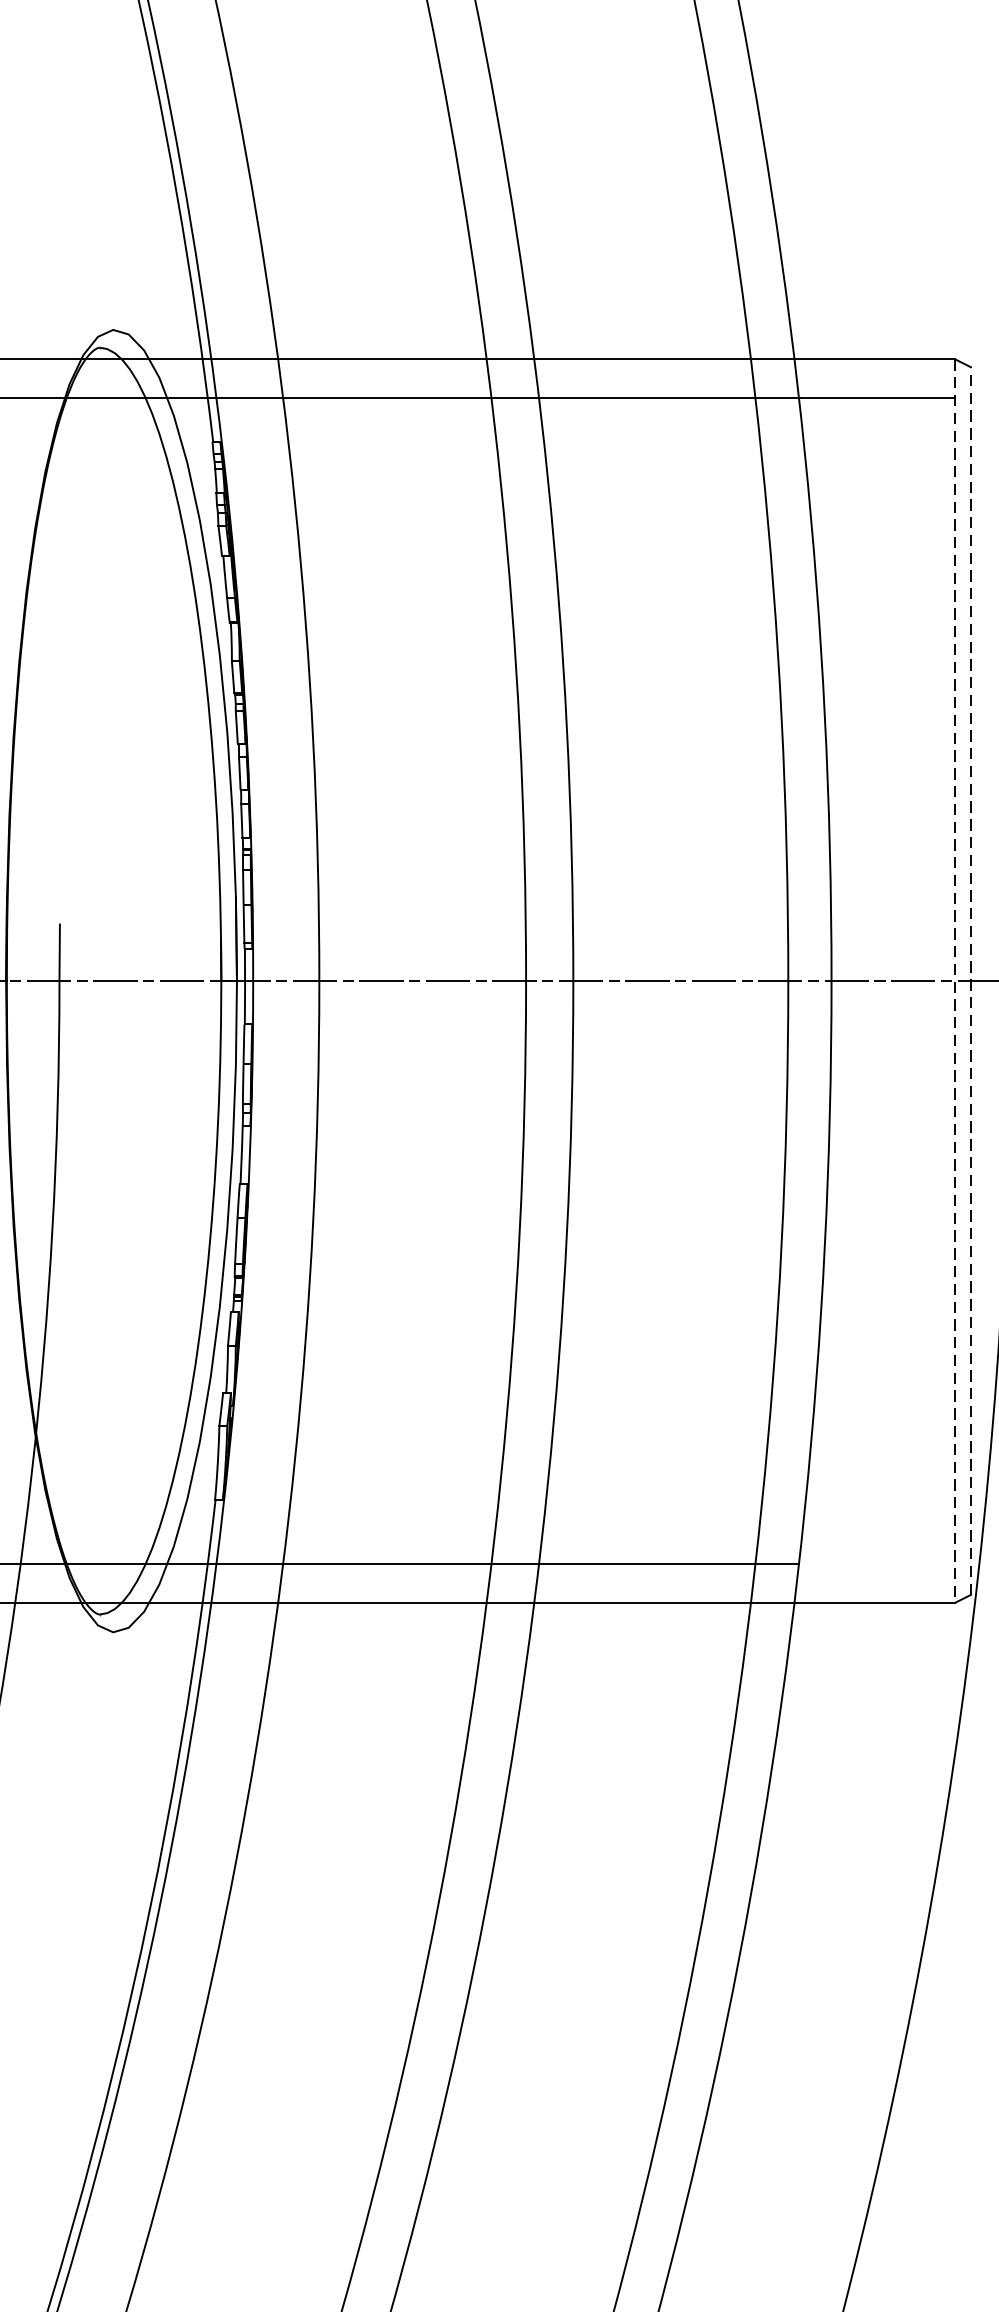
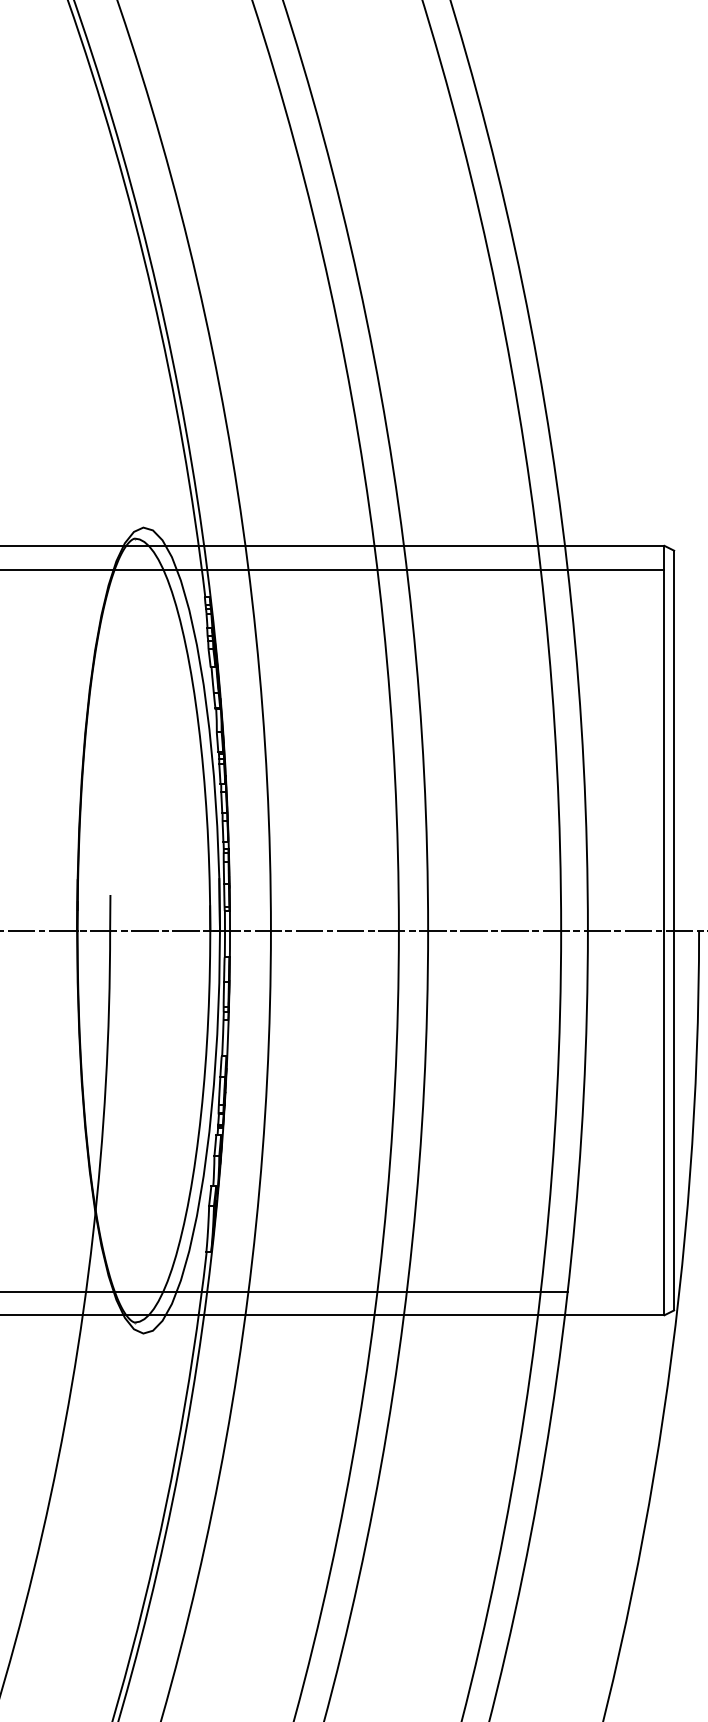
line: (955, 980) -> (664, 930), dashed -> solid
line: (971, 980) -> (674, 930), dashed -> solid

